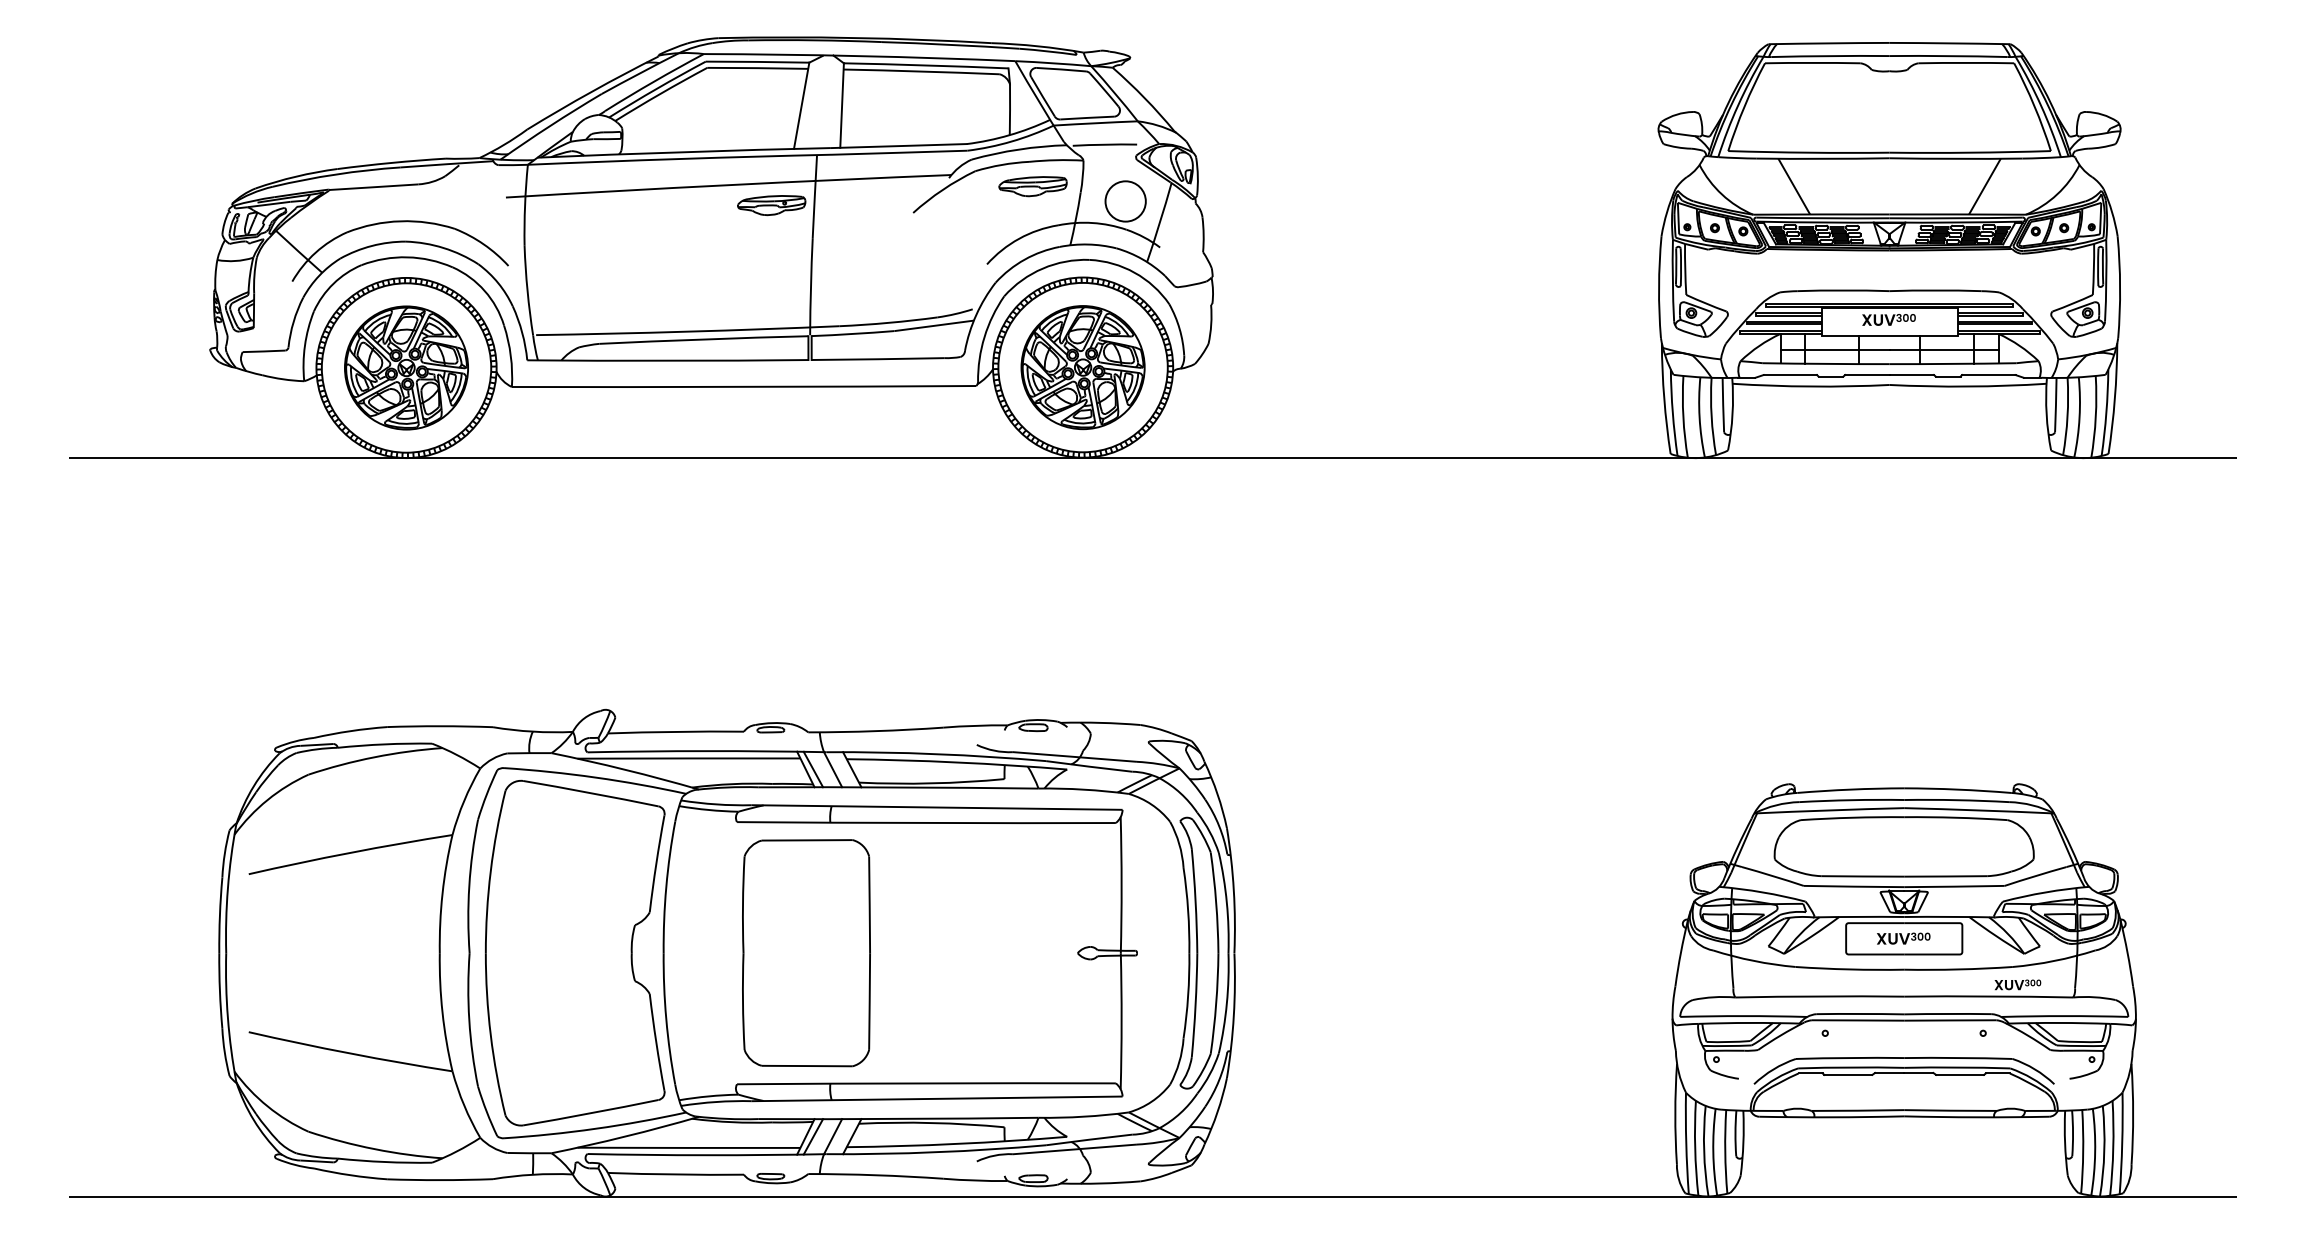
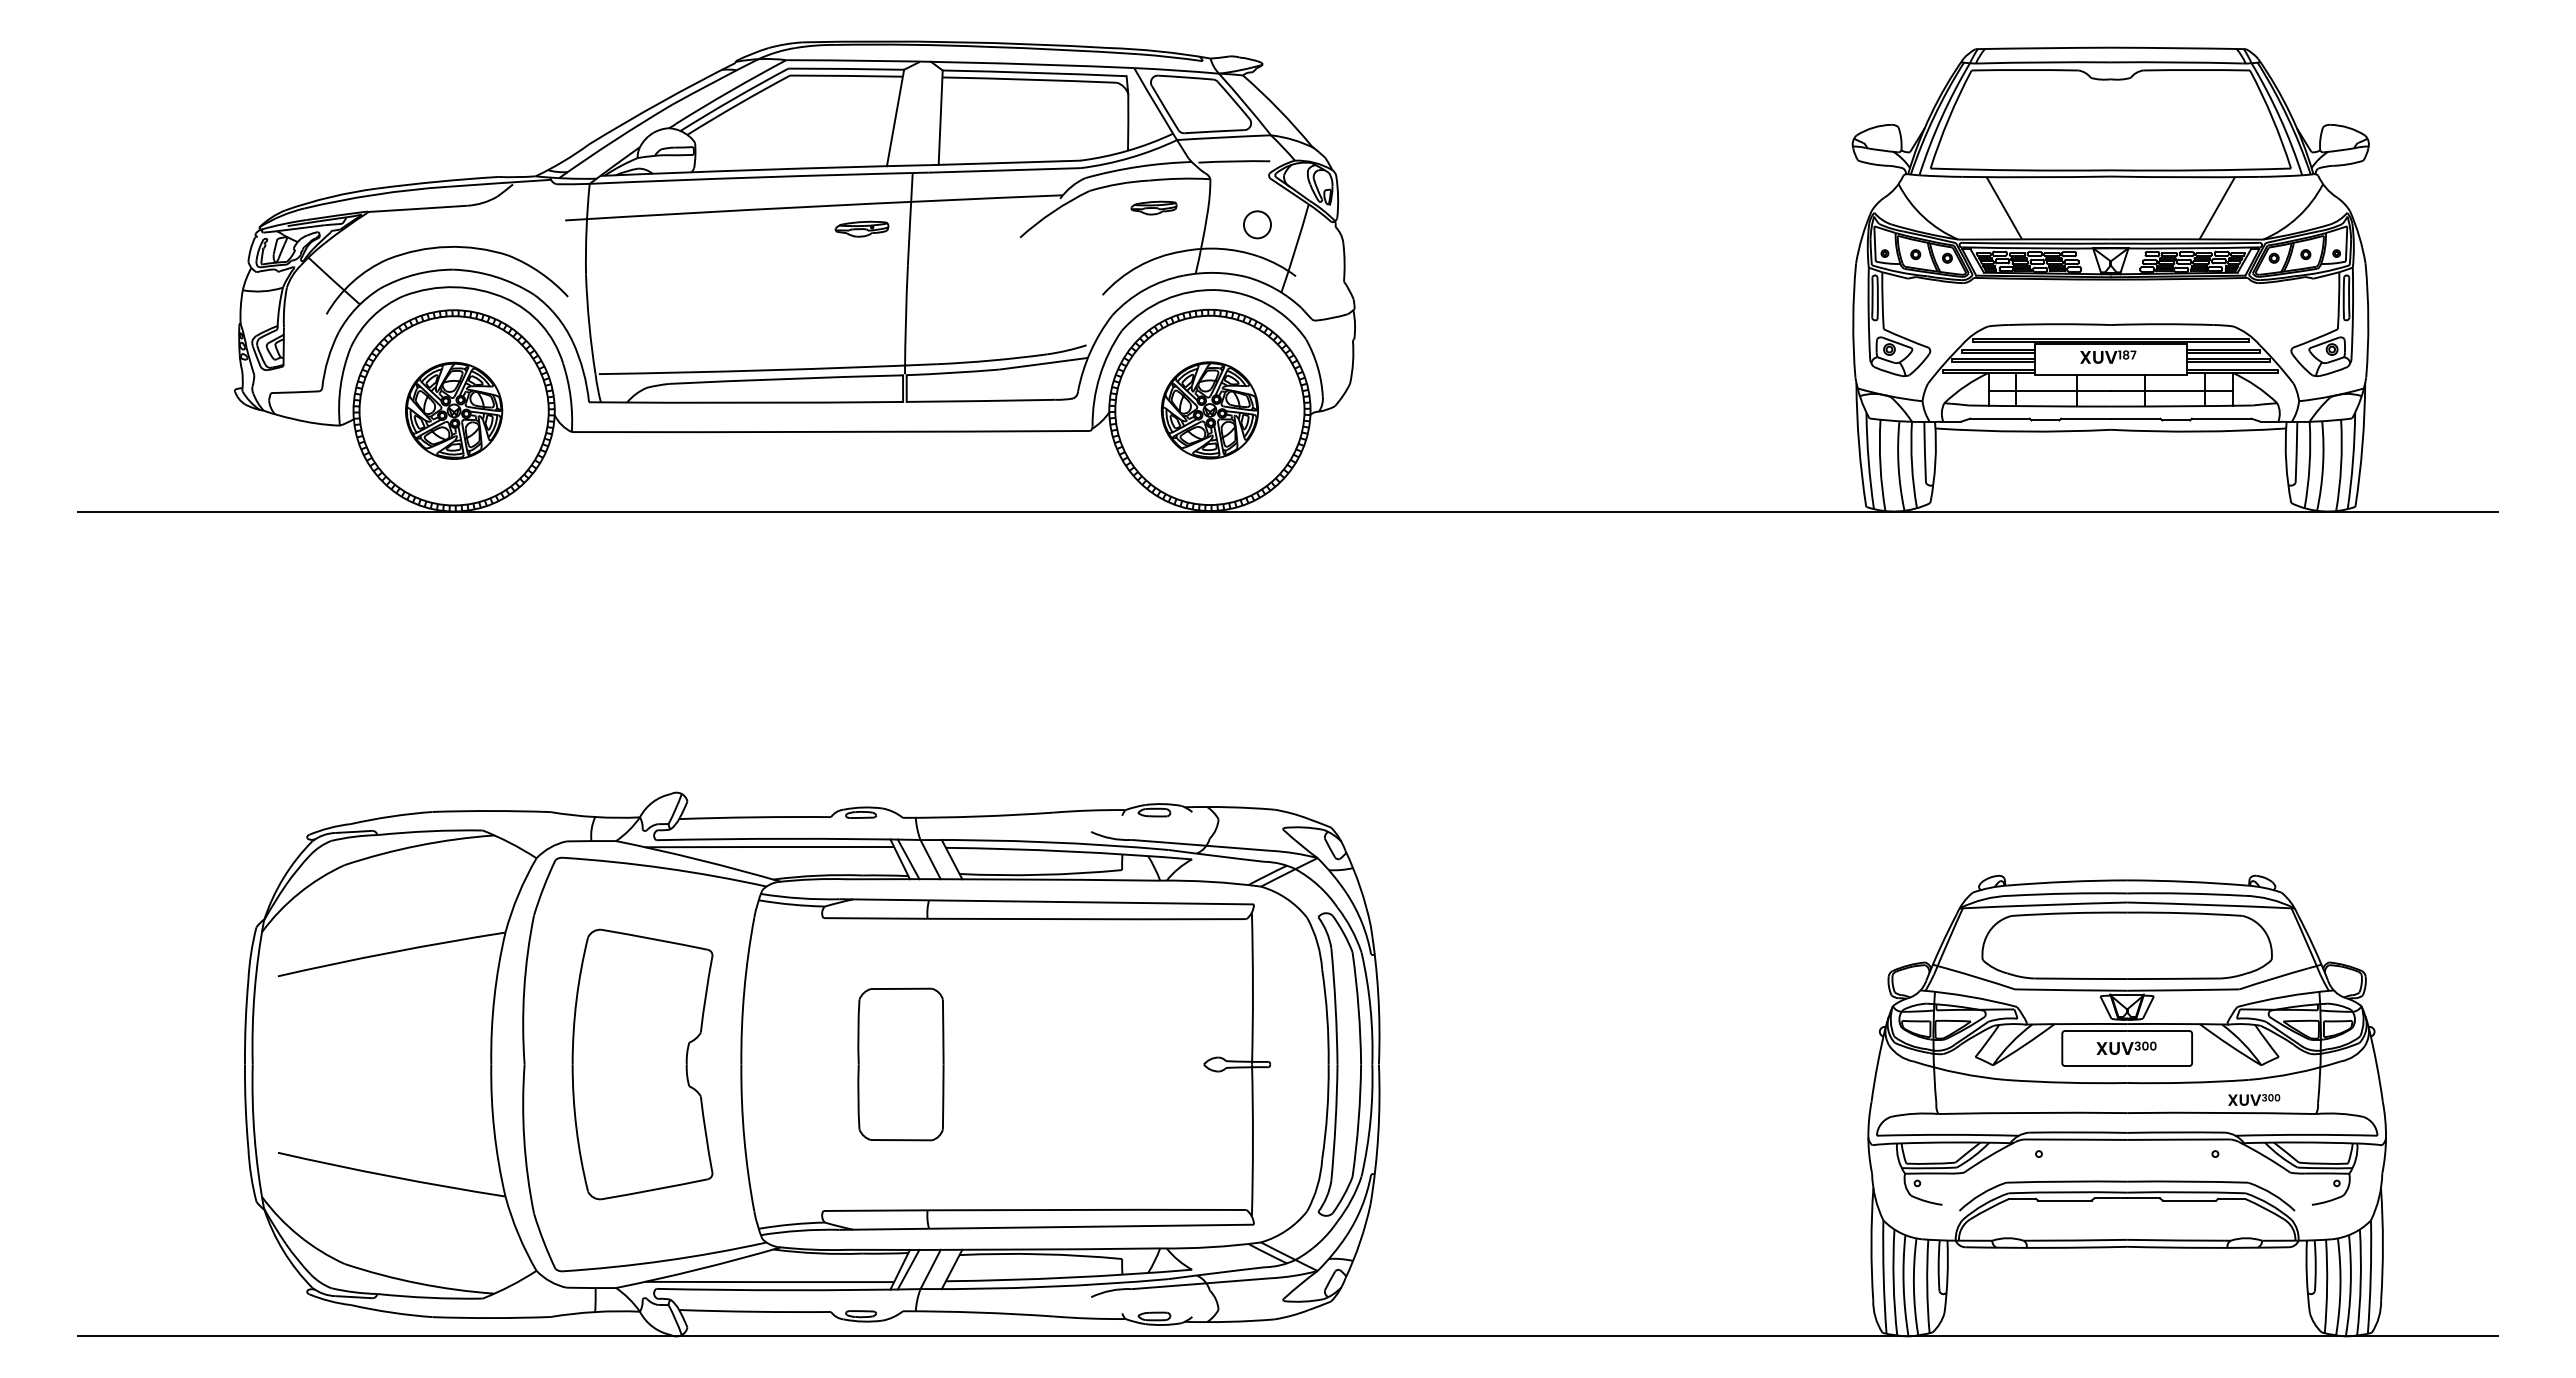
part: (1032, 185) -> (1153, 207), size x0.6
circle: (1125, 201) -> (1257, 224), size x0.6
part: (771, 204) -> (861, 228), size x0.7
text: (1906, 317) -> (2129, 354), 300 -> 187
part: (405, 367) -> (453, 410), size x0.7
part: (1082, 367) -> (1209, 410), size x0.7
part: (575, 953) -> (642, 1064), size x0.7
part: (806, 953) -> (900, 1064), size x0.6

